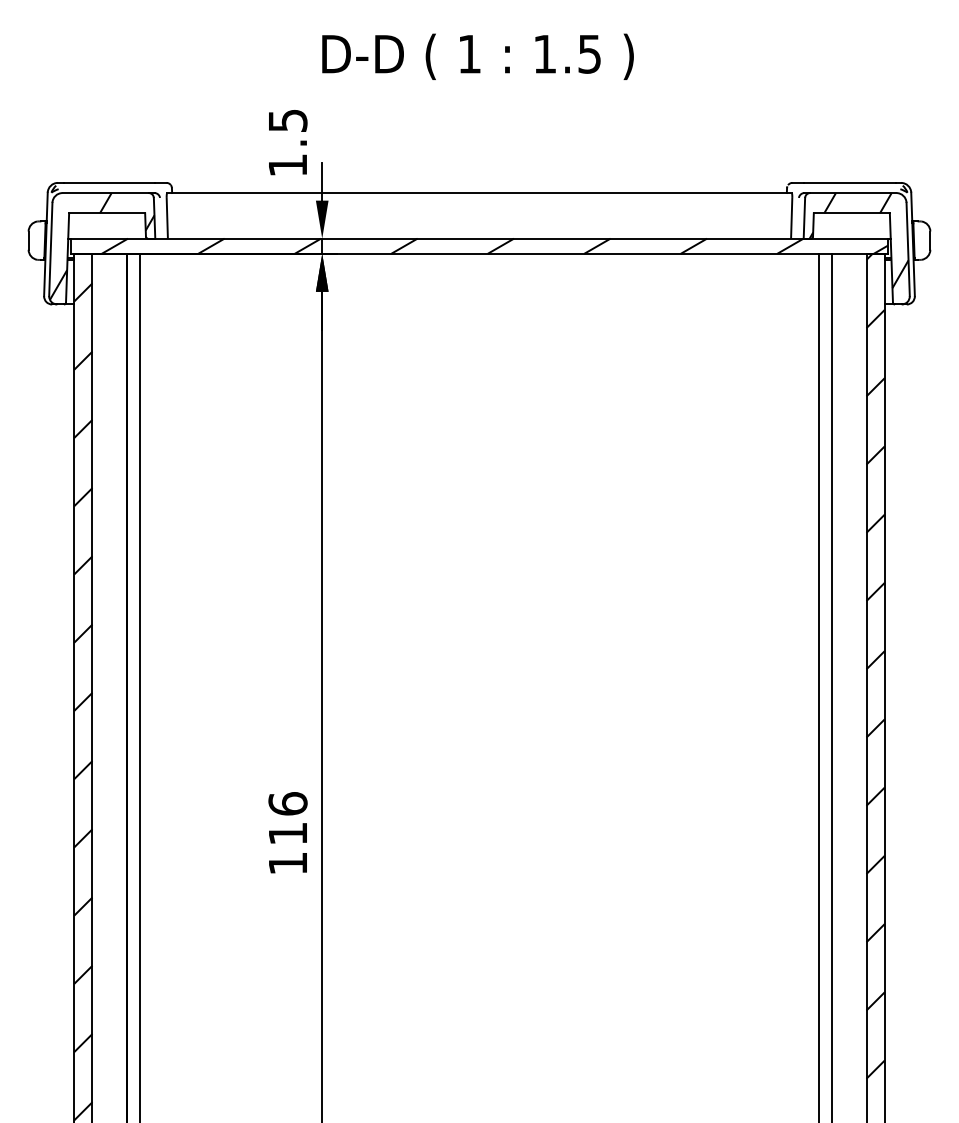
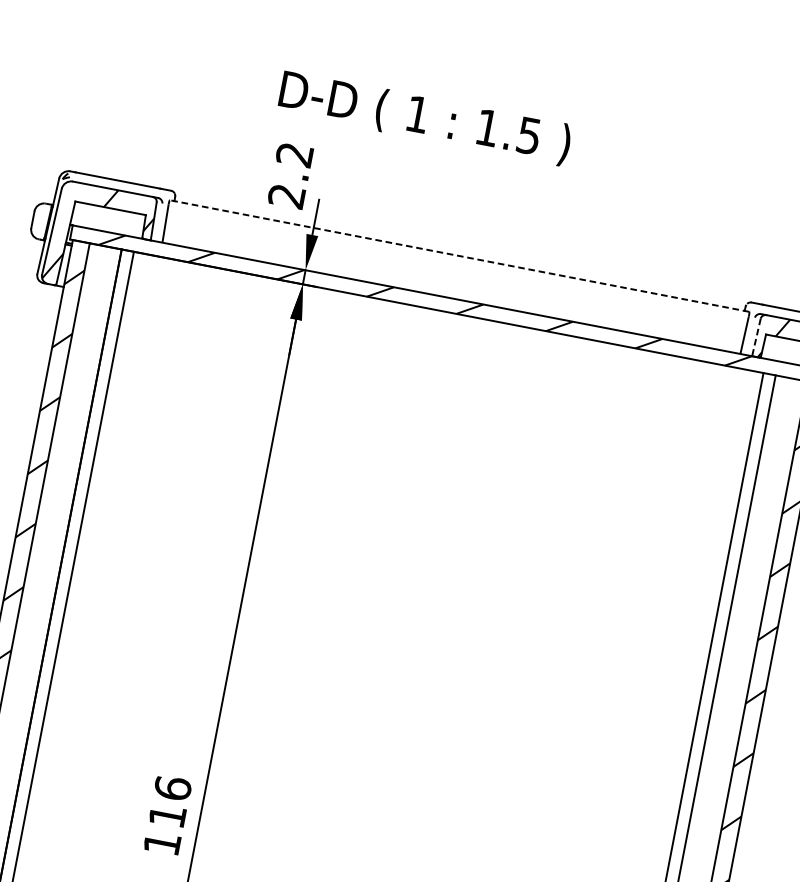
text: (477, 56) -> (424, 117), moved
text: (287, 142) -> (290, 174), 1.5 -> 2.2
line: (479, 193) -> (459, 256), solid -> dashed
line: (804, 218) -> (756, 337), solid -> dashed

